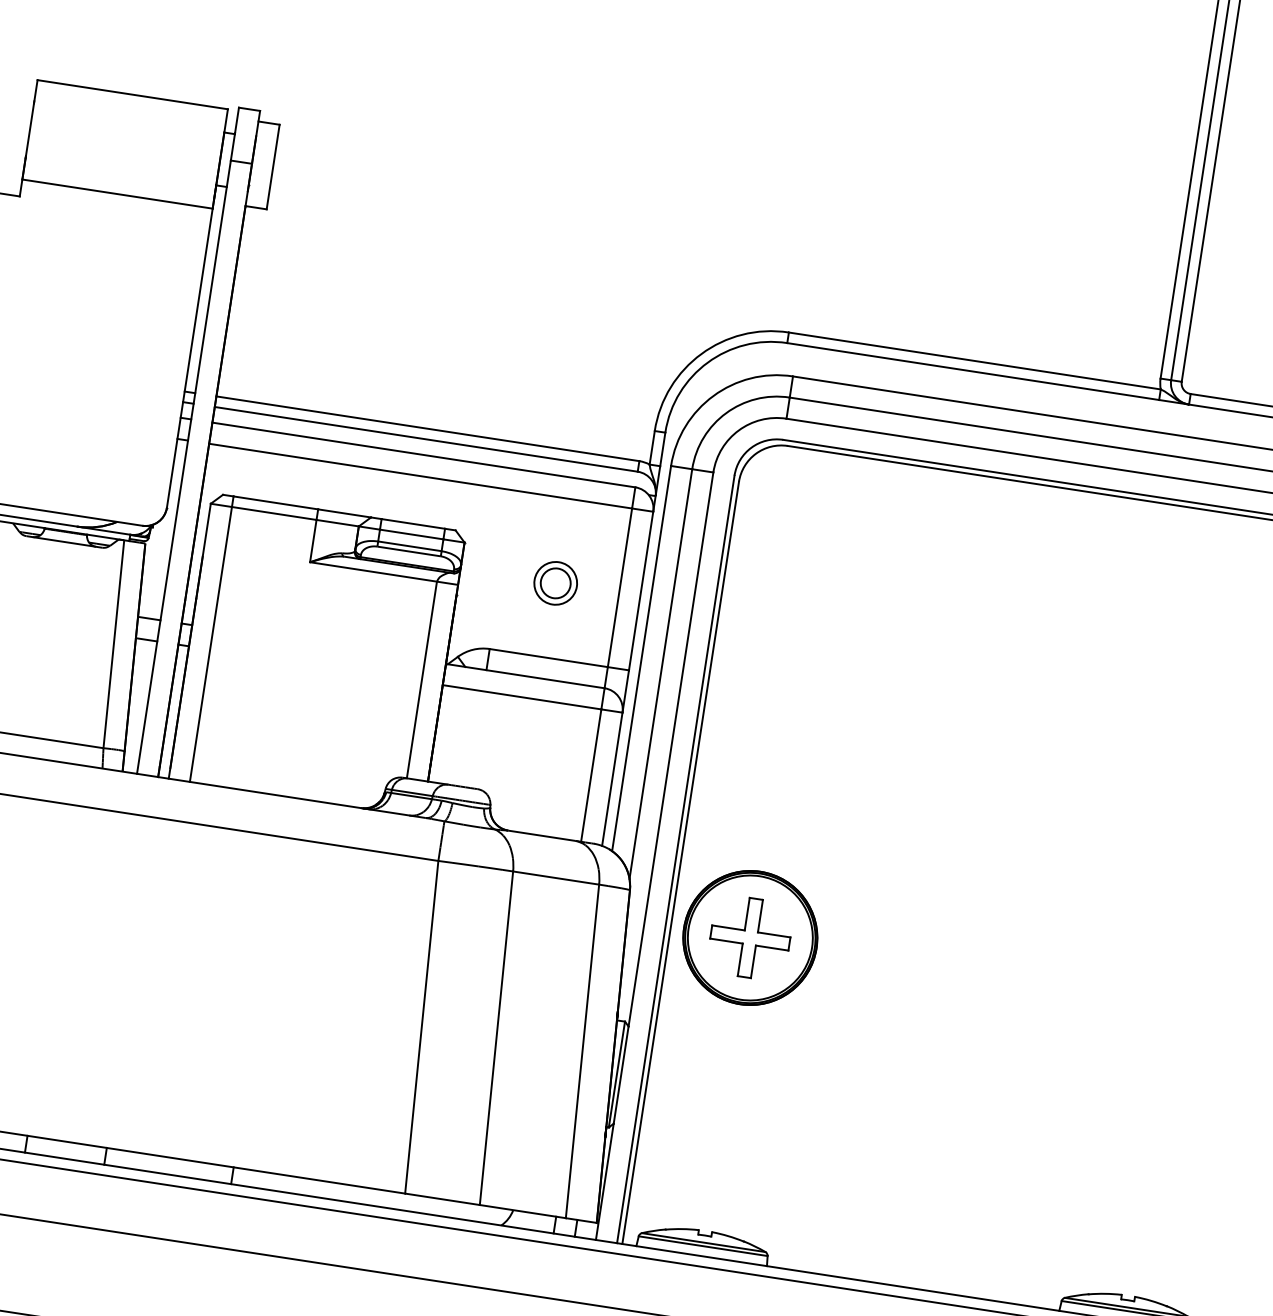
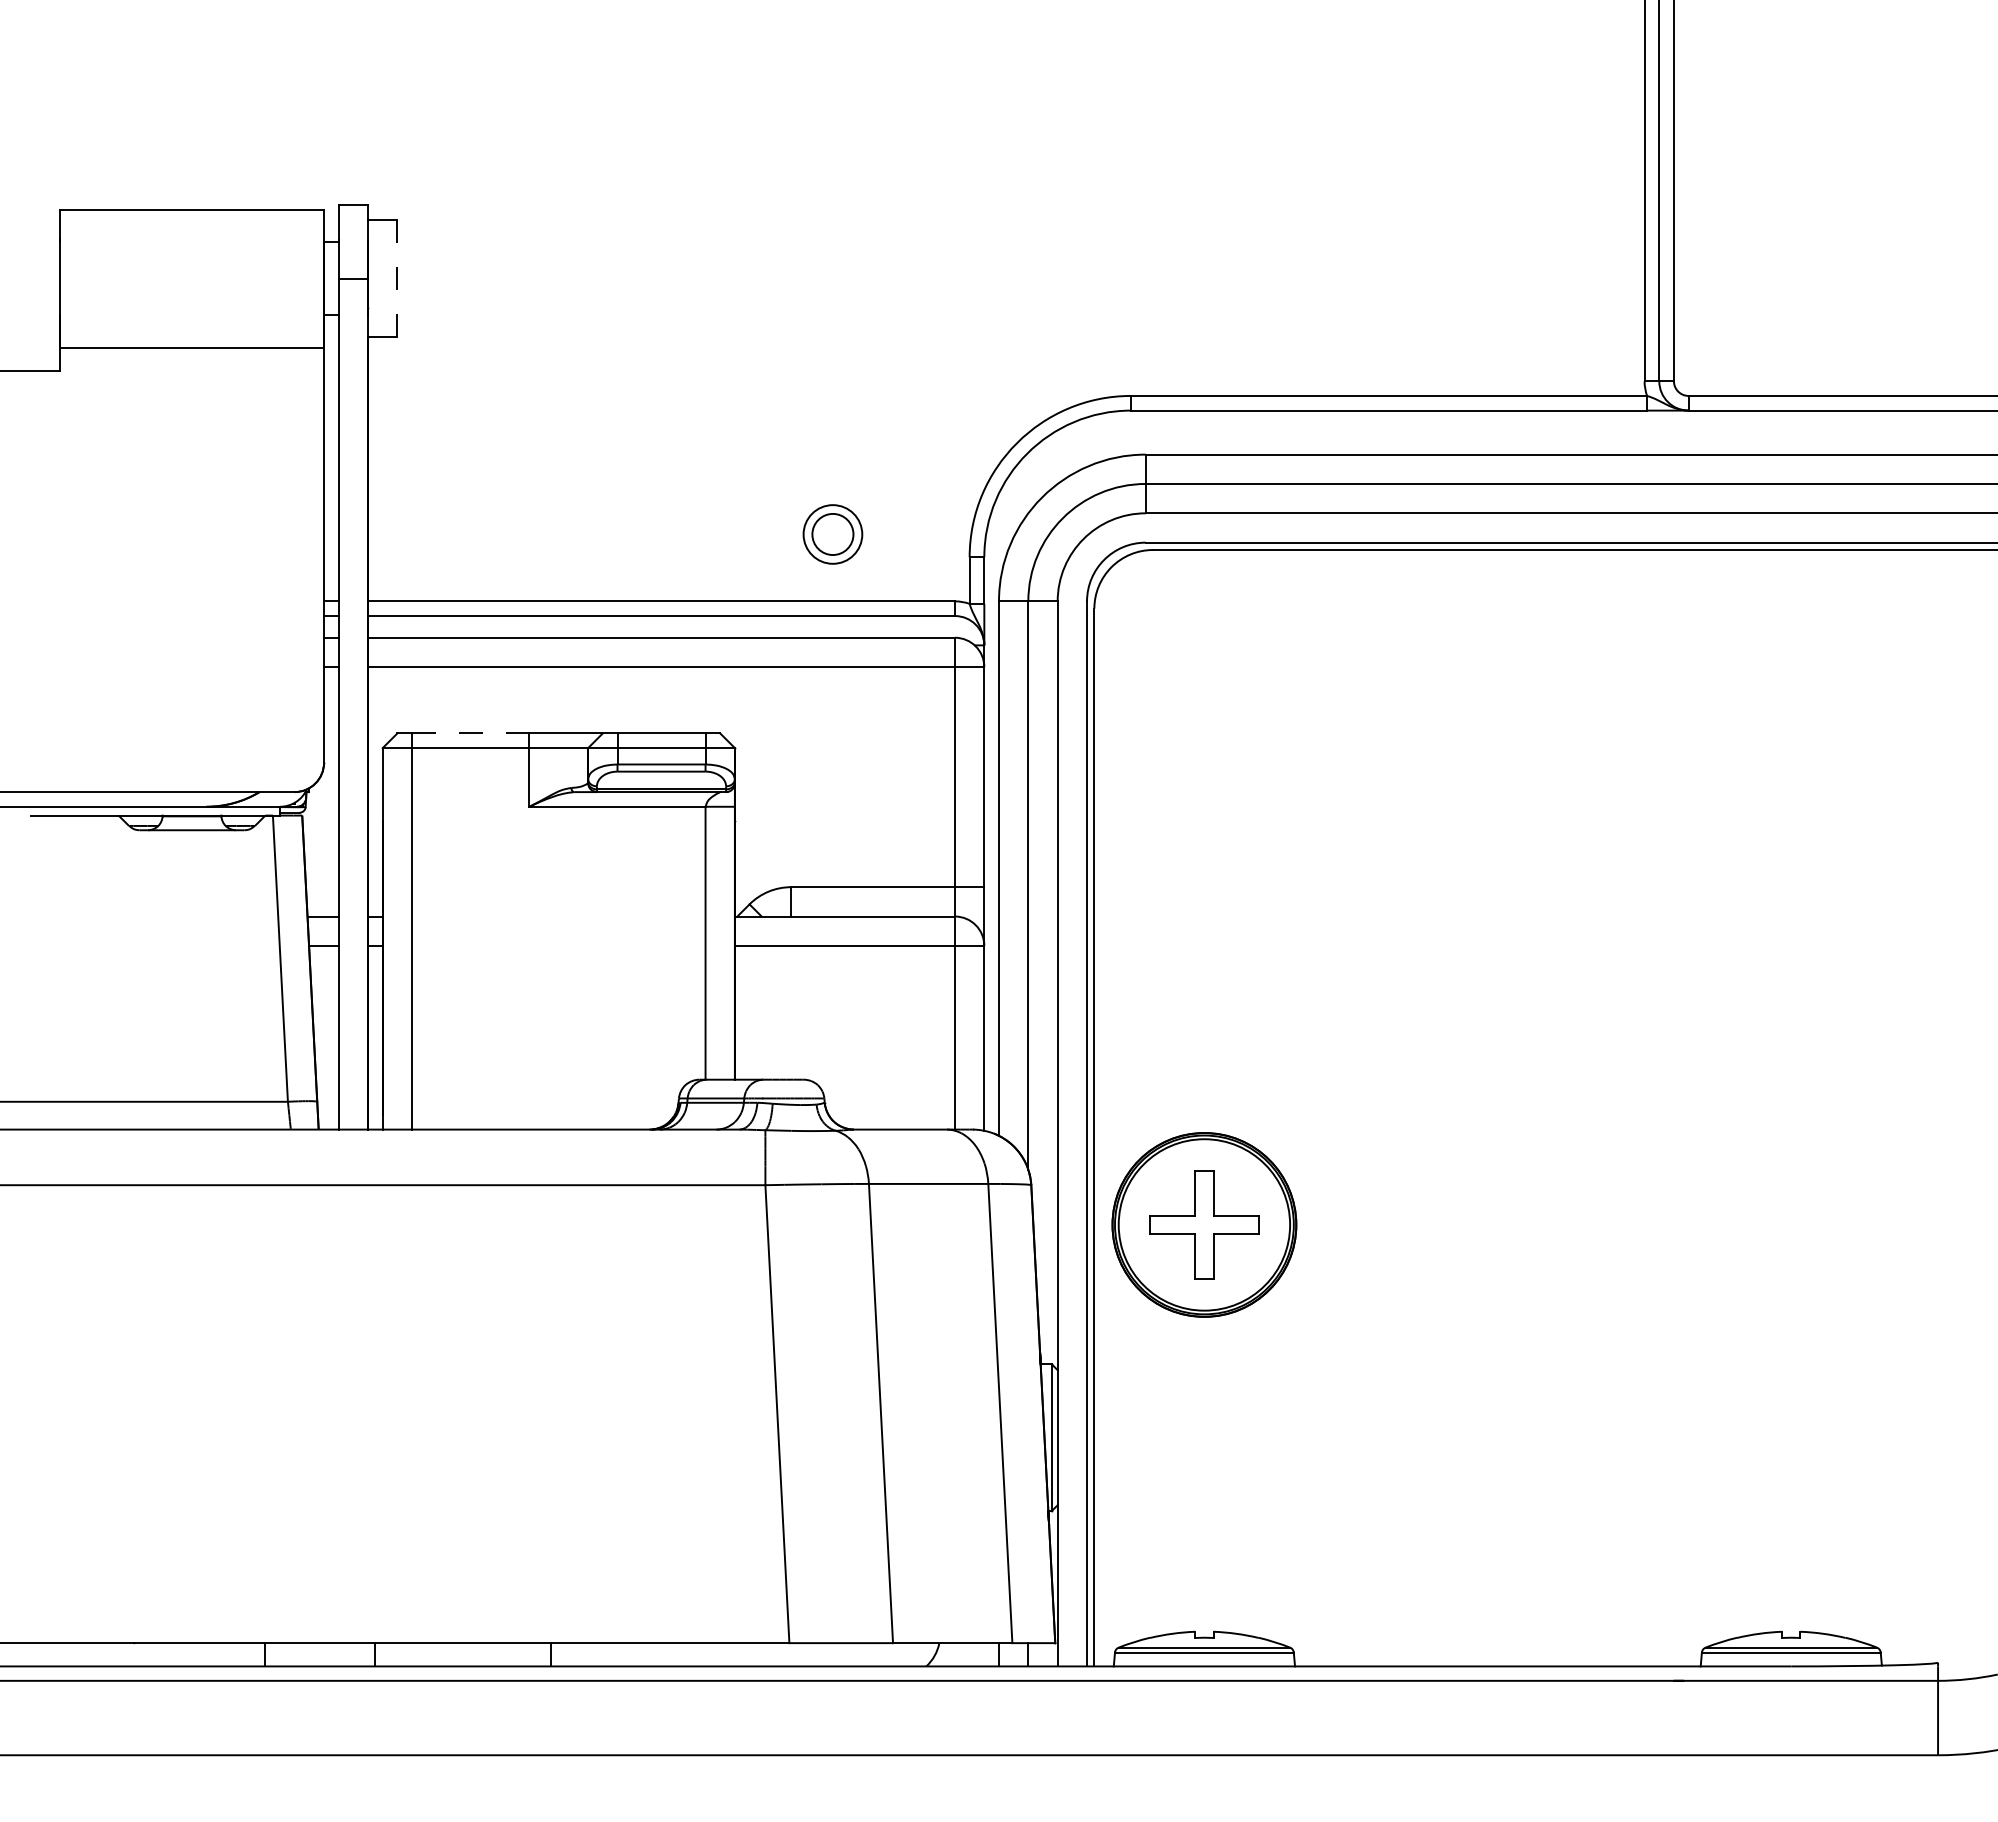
line: (273, 167) -> (397, 278), solid -> dashed
line: (275, 502) -> (470, 733), solid -> dashed
part: (555, 583) -> (832, 534), moved

